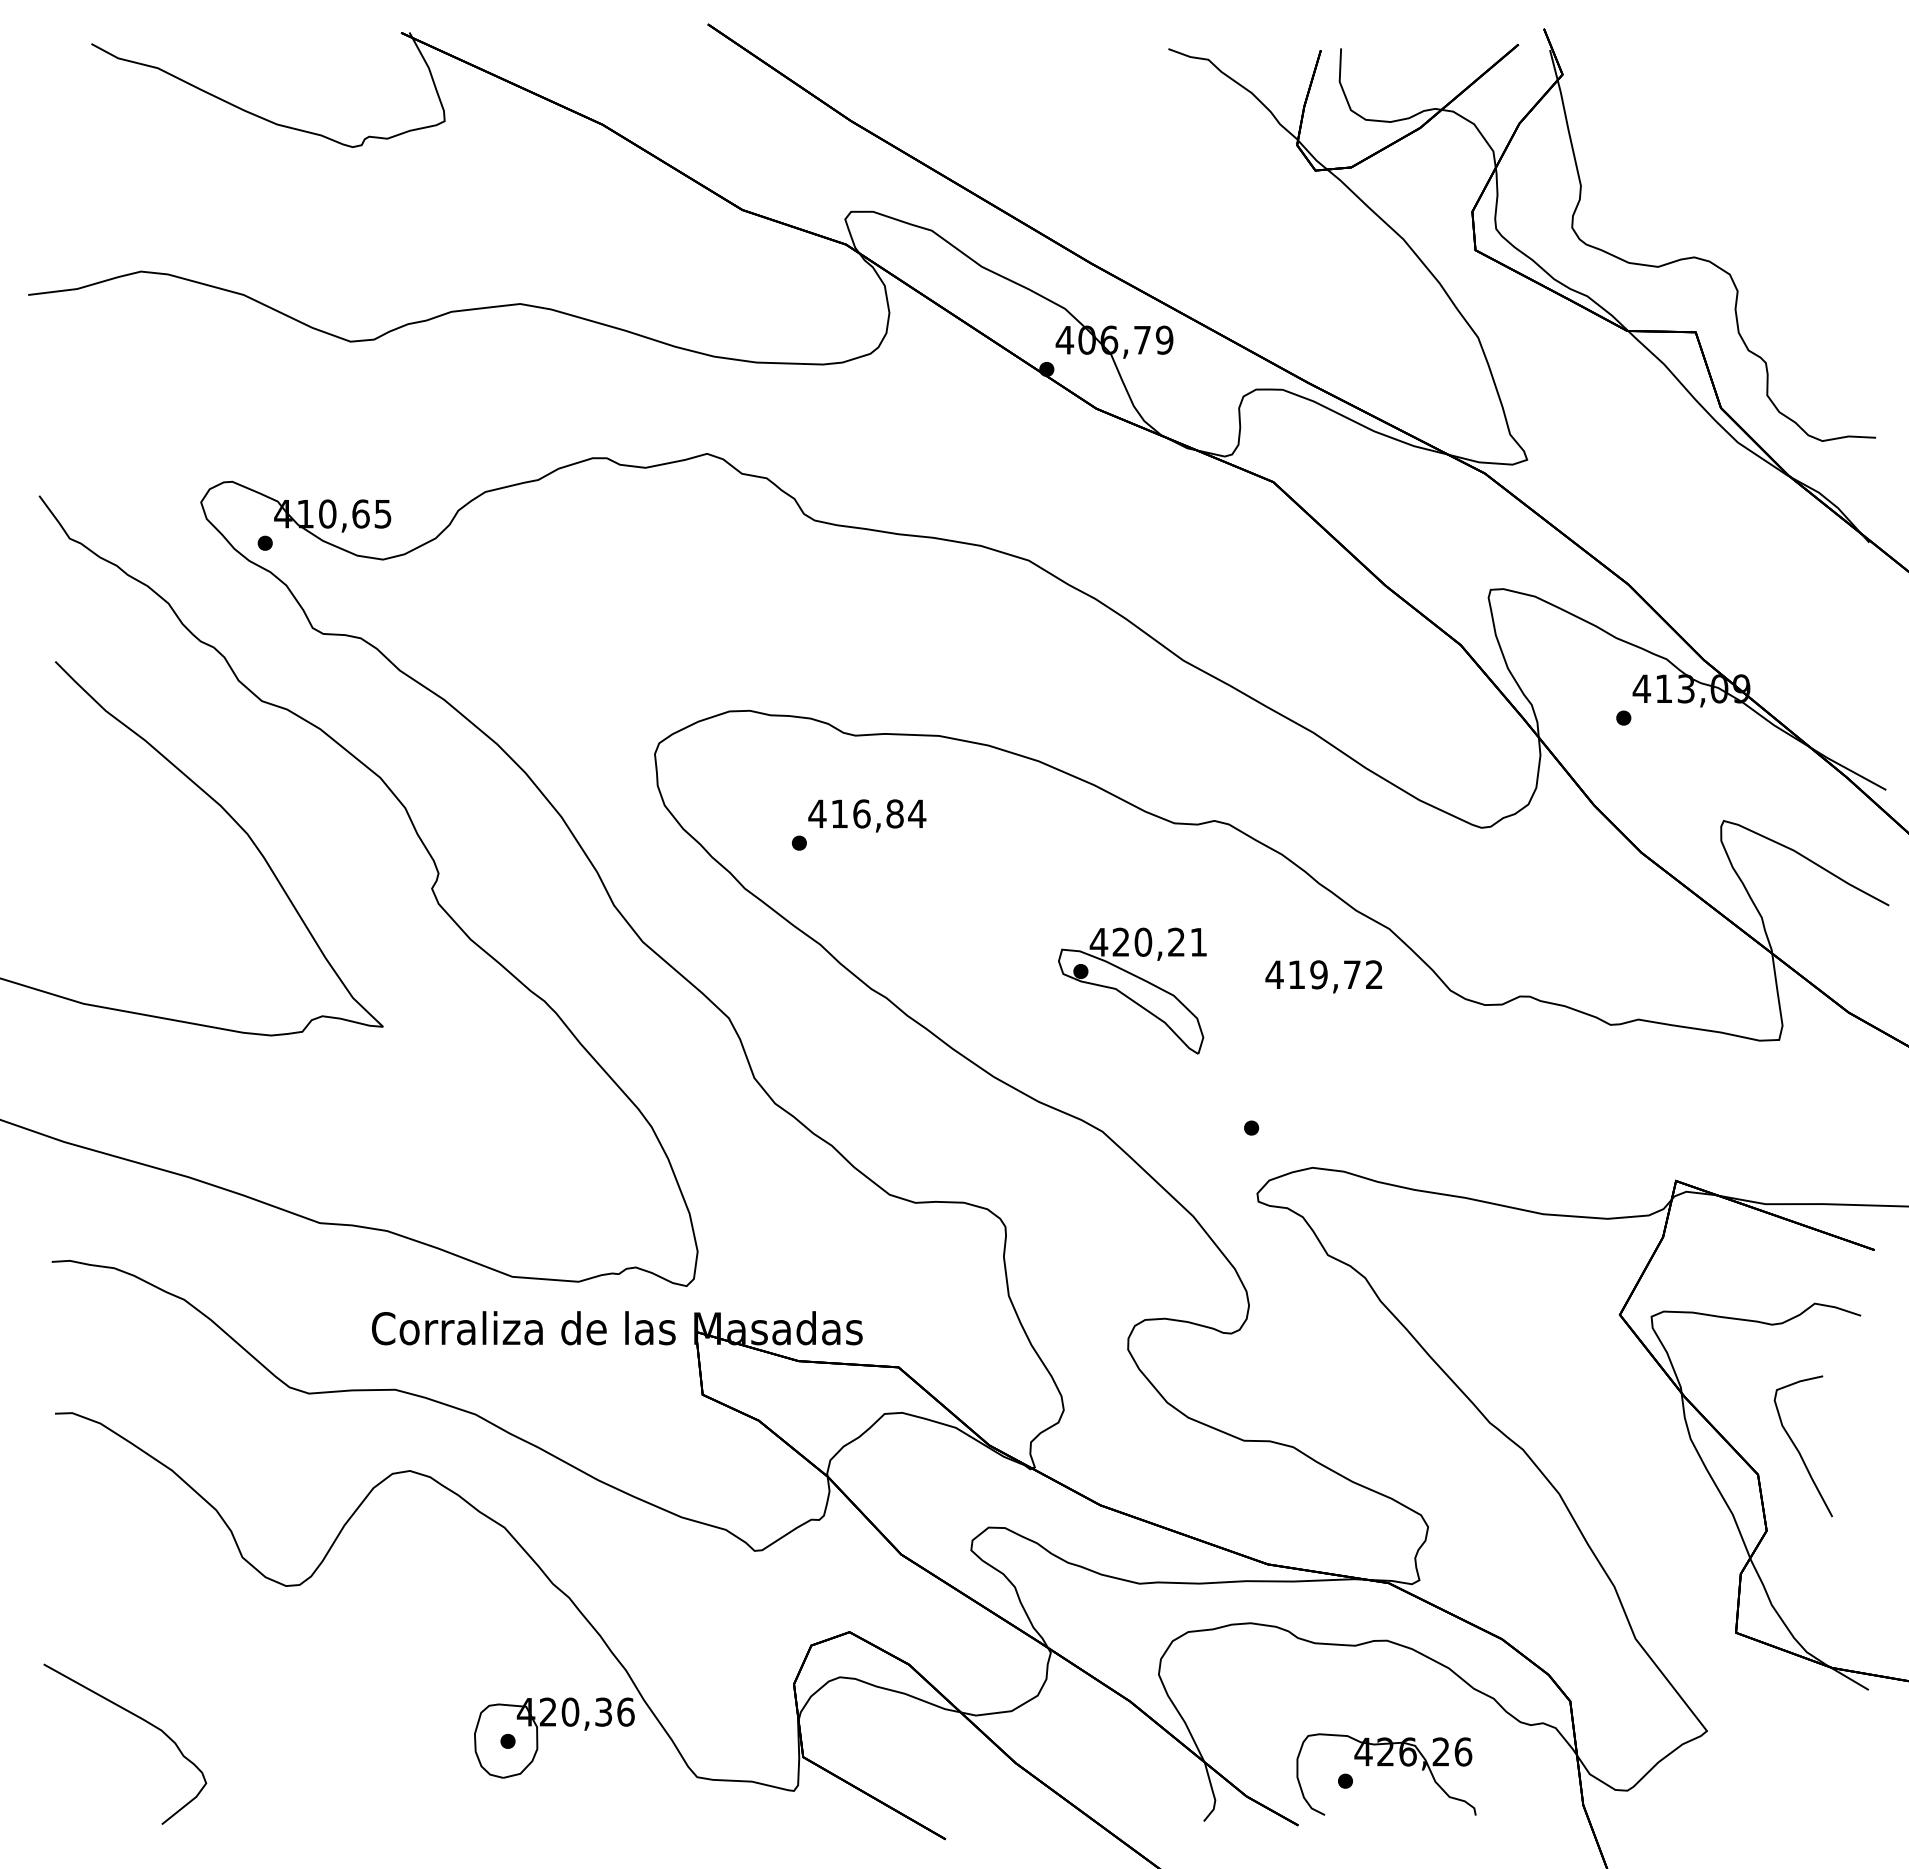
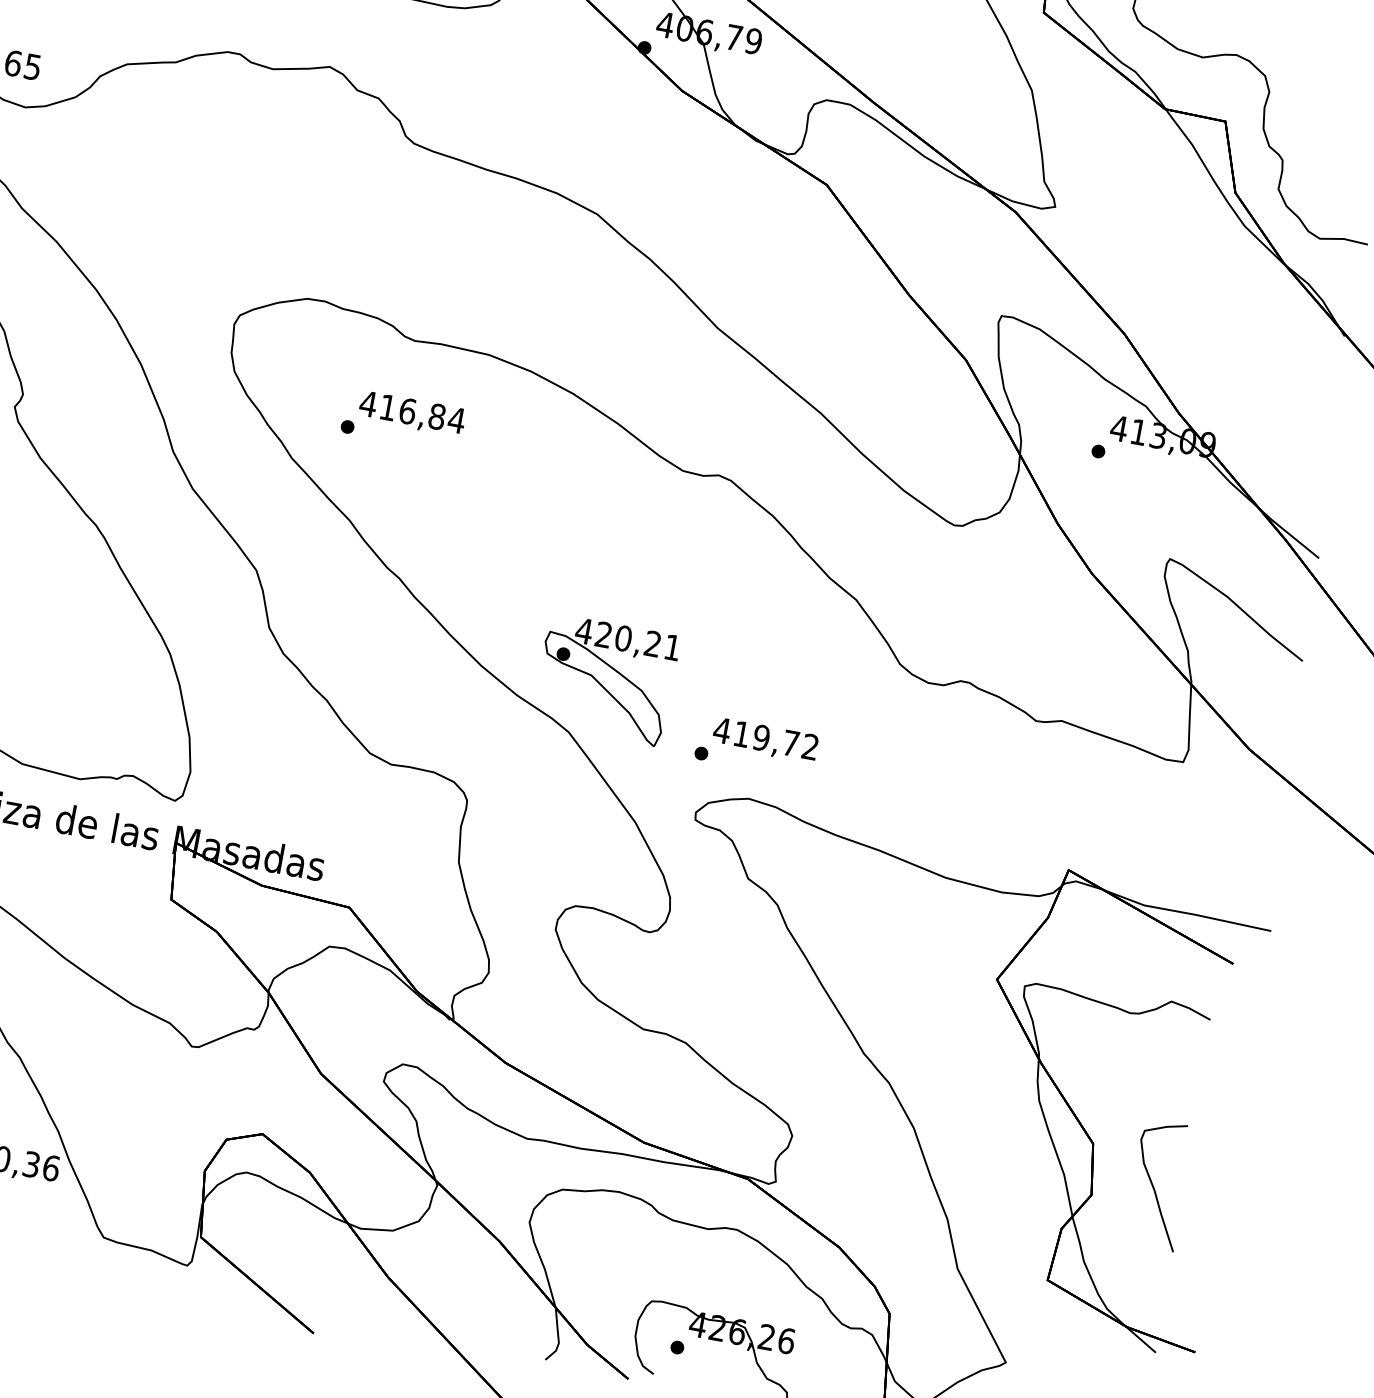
text: (1323, 976) -> (765, 740), moved
part: (1132, 990) -> (606, 679), moved
curve: (1798, 1449) -> (1154, 1186), moved

